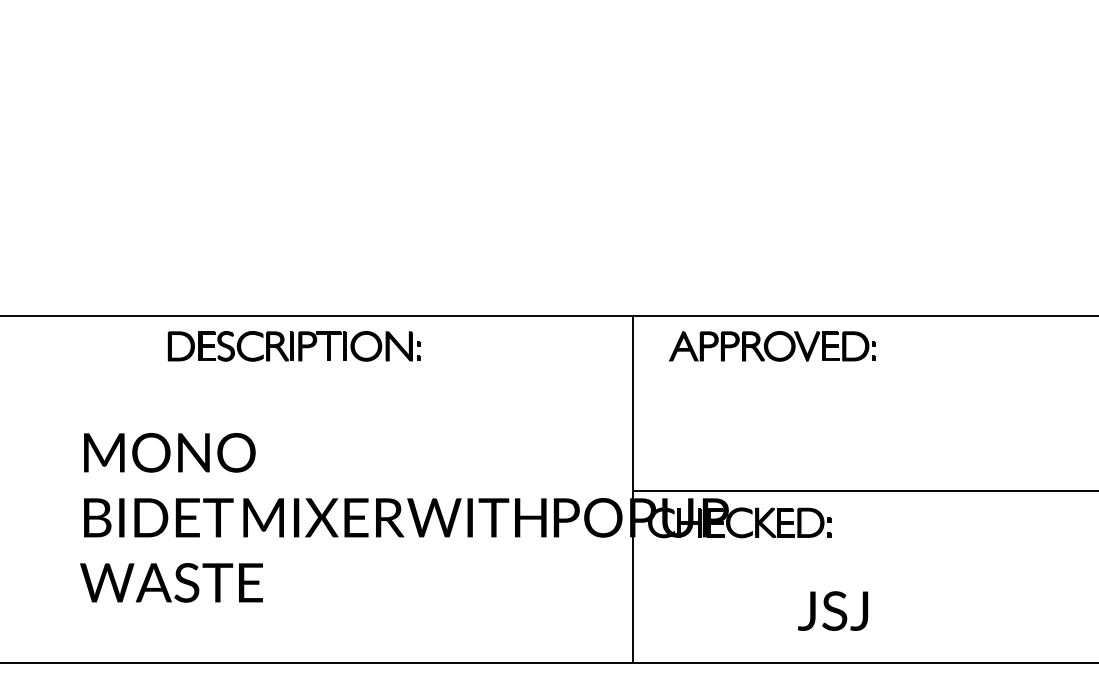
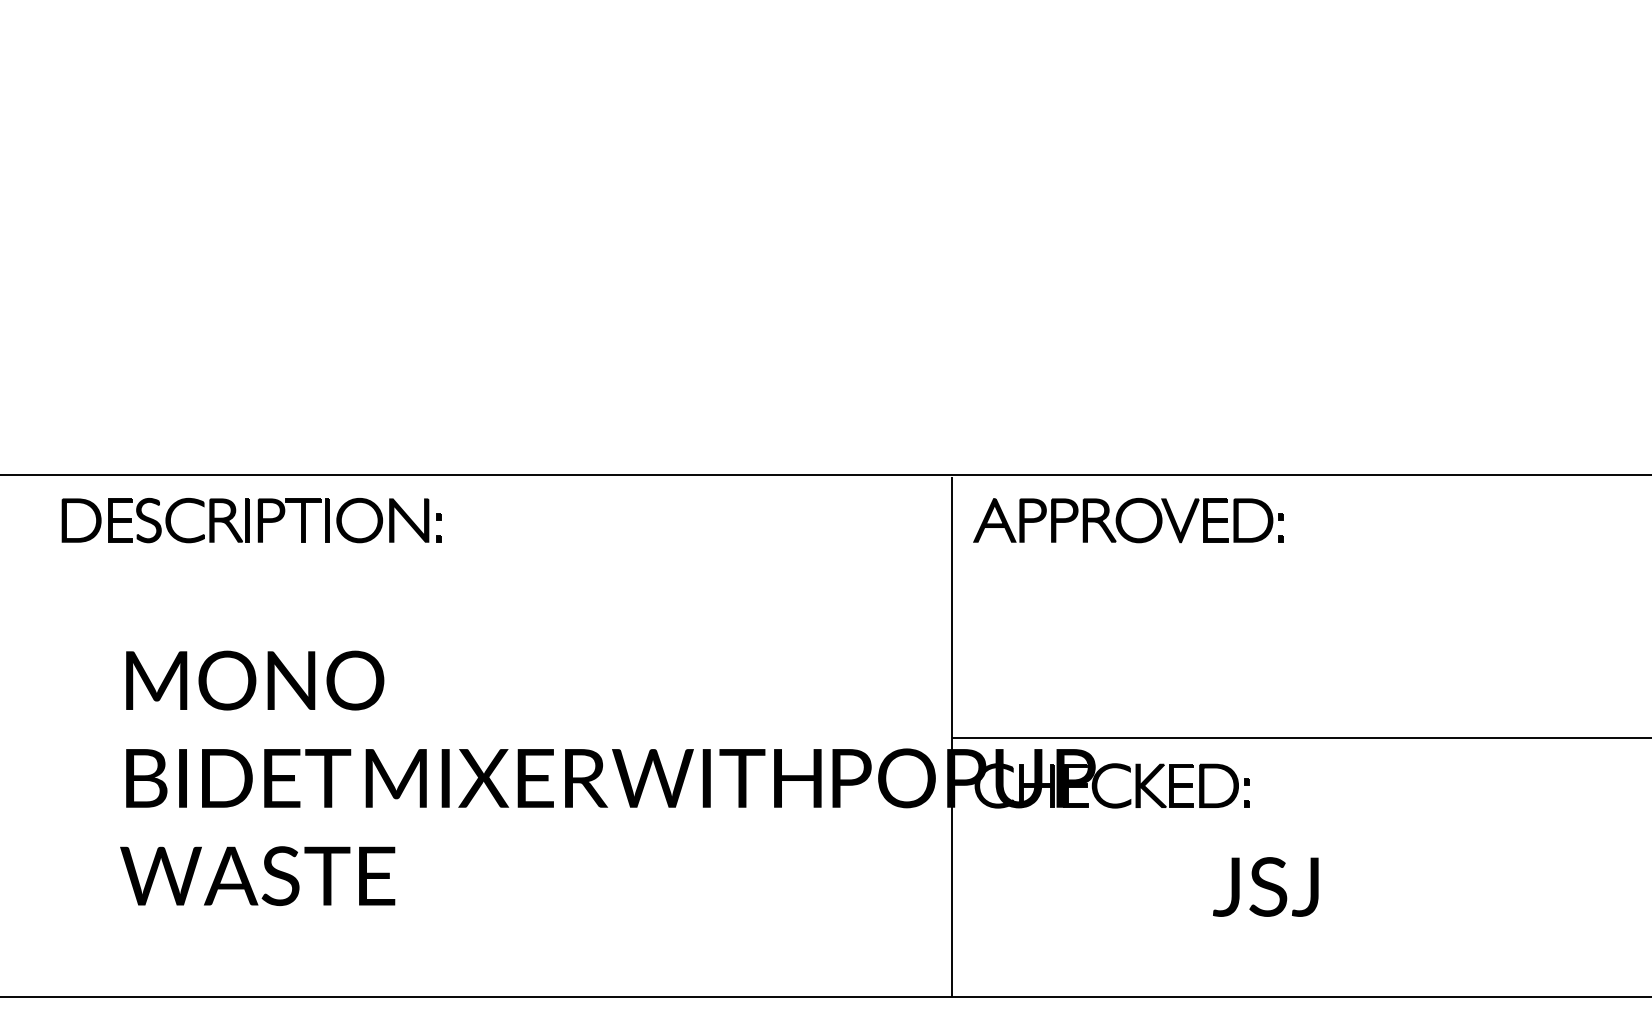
part: (293, 346) -> (250, 520), moved
part: (772, 346) -> (1128, 520), moved
text: (833, 610) -> (1266, 886), moved

